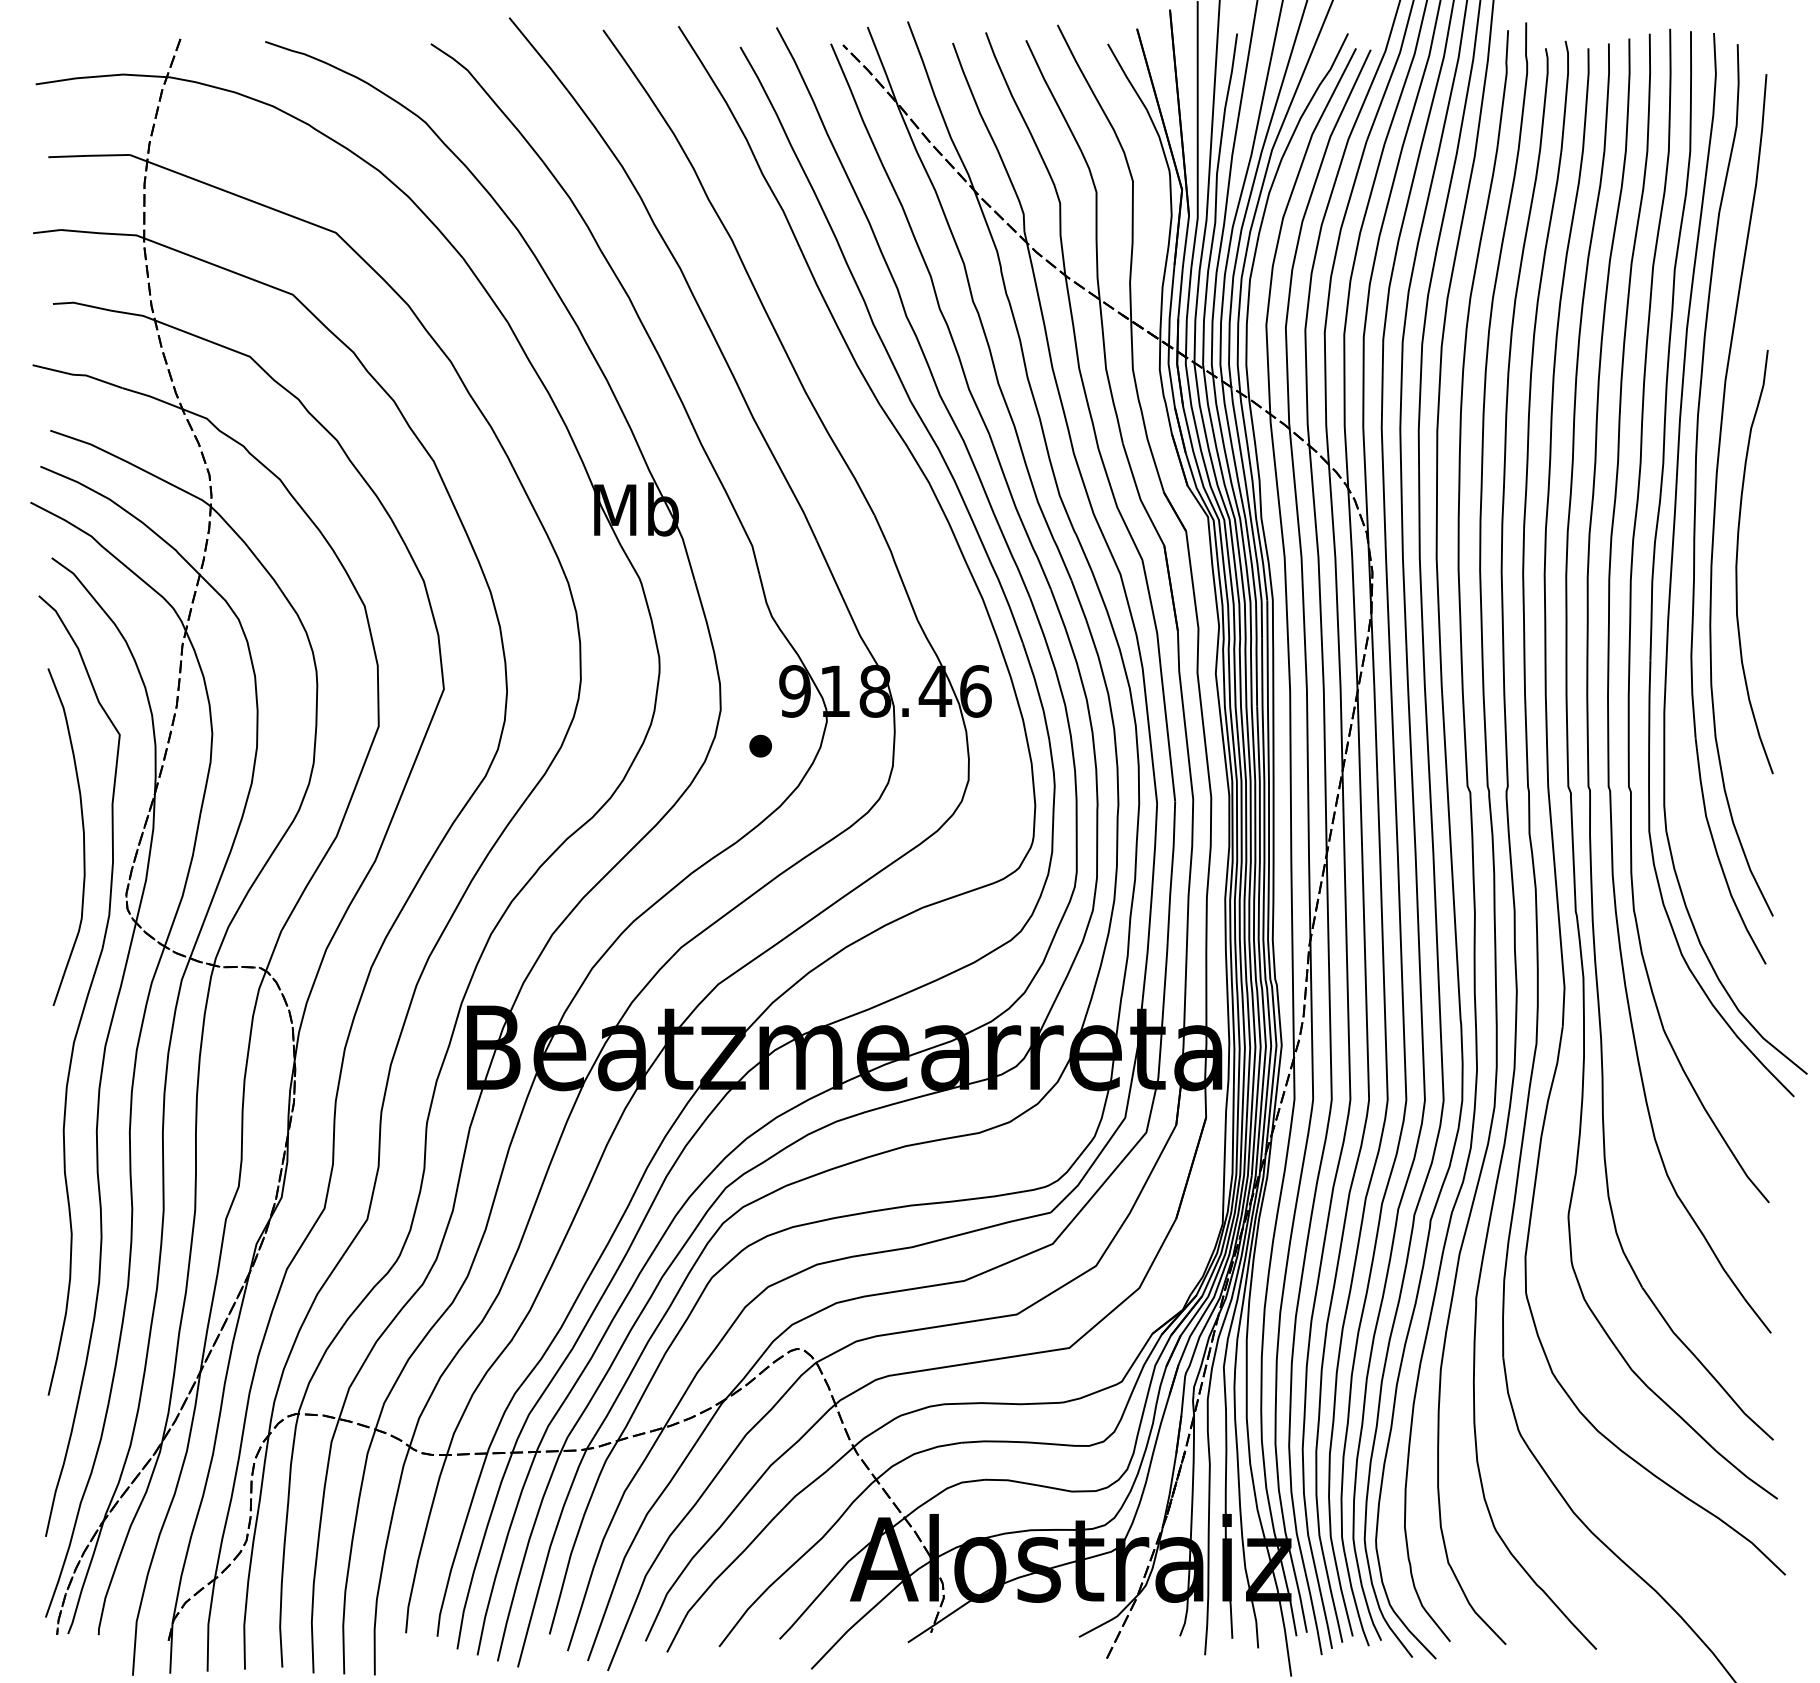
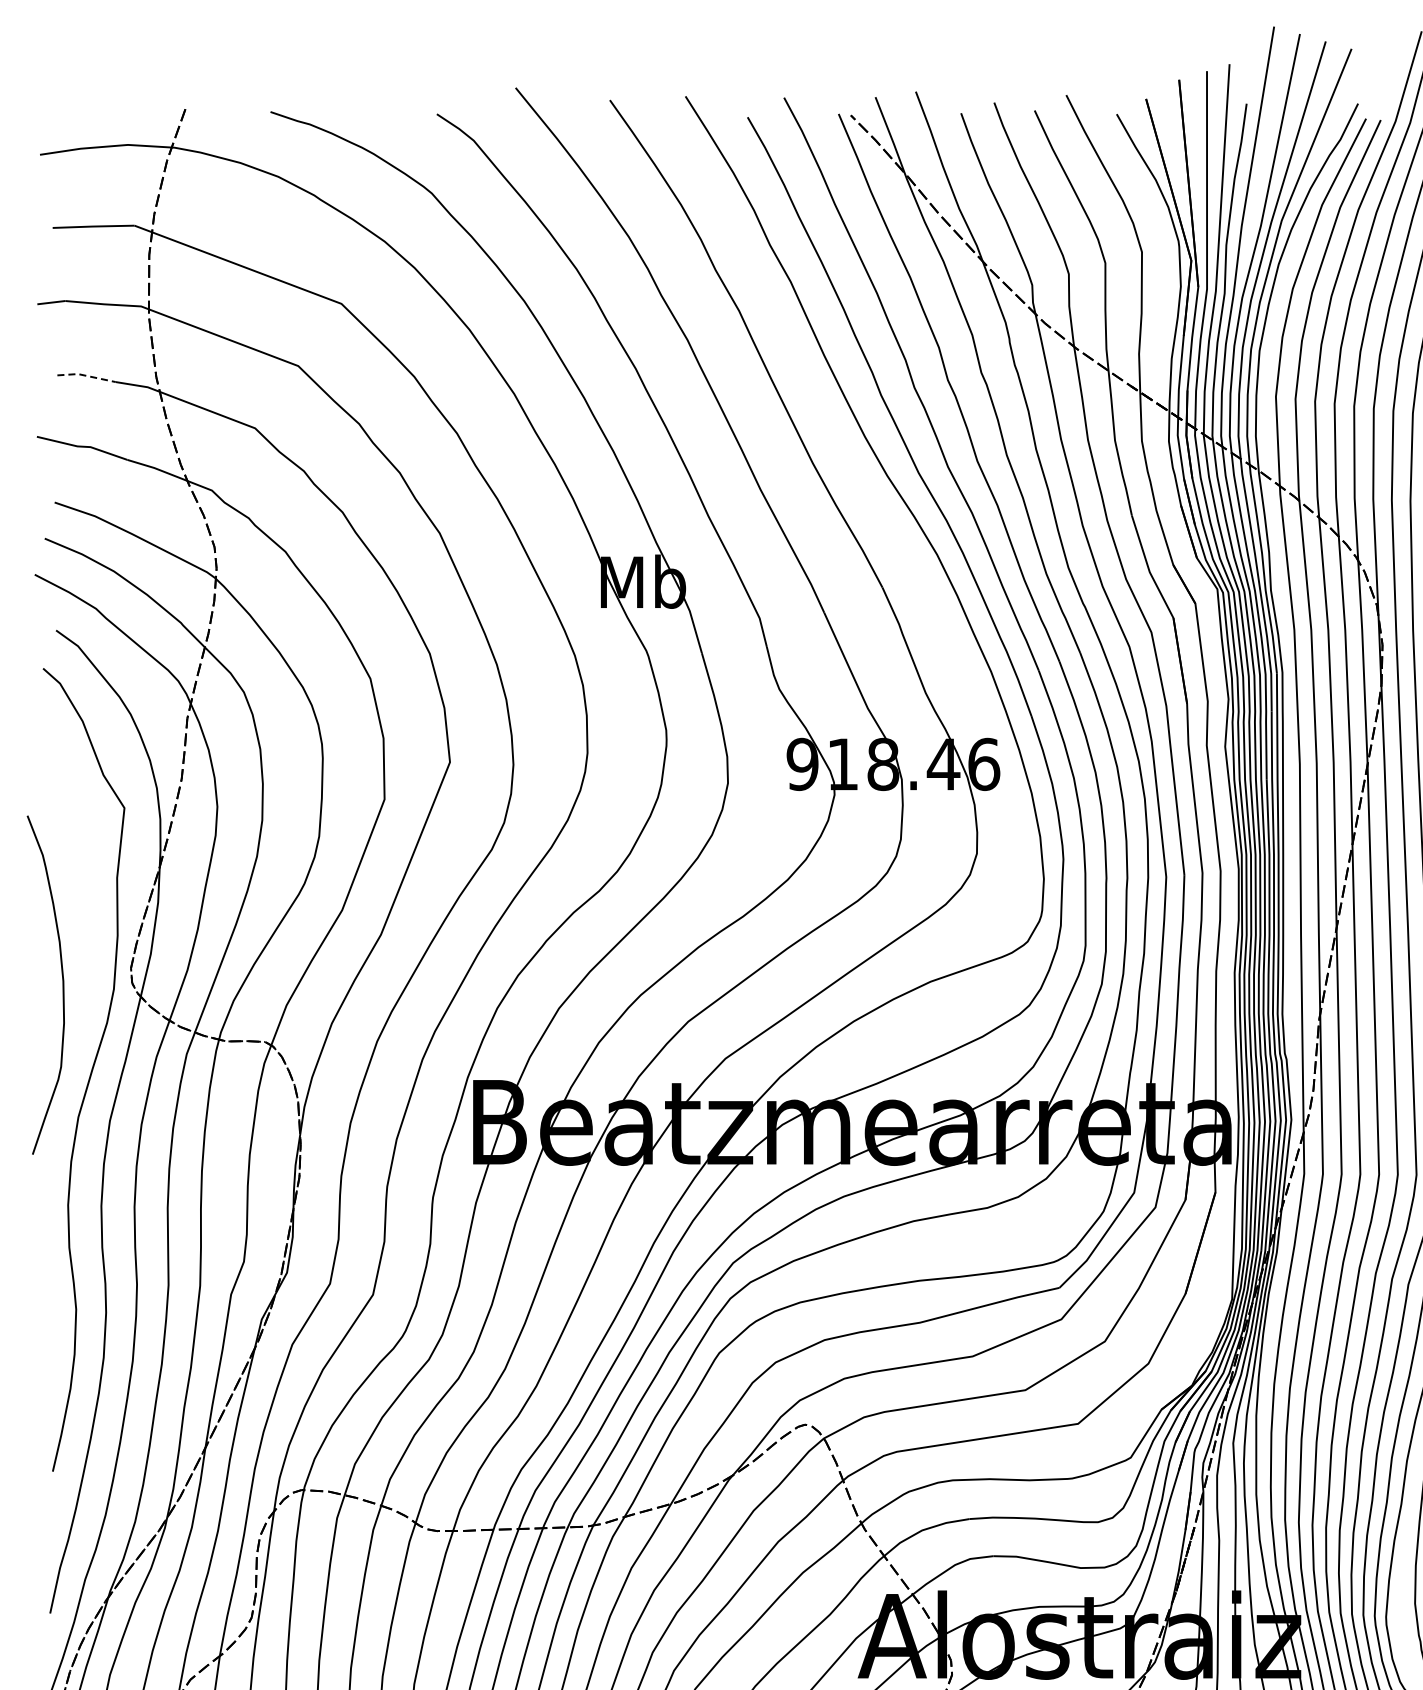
line: (82, 304) -> (87, 375), solid -> dashed
part: (760, 745) -> (767, 818), removed
curve: (82, 831) -> (61, 979), moved

